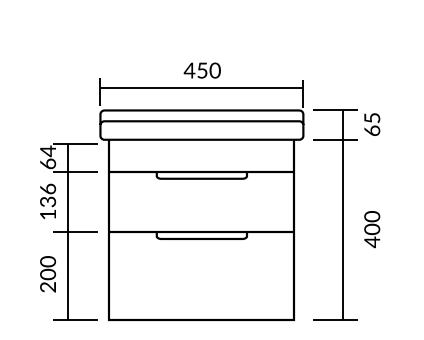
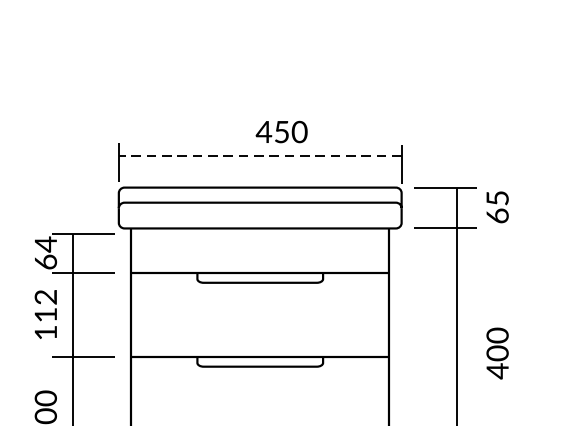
text: (201, 70) -> (280, 131), moved
line: (201, 87) -> (259, 155), solid -> dashed
text: (48, 195) -> (46, 306), 136 -> 112

